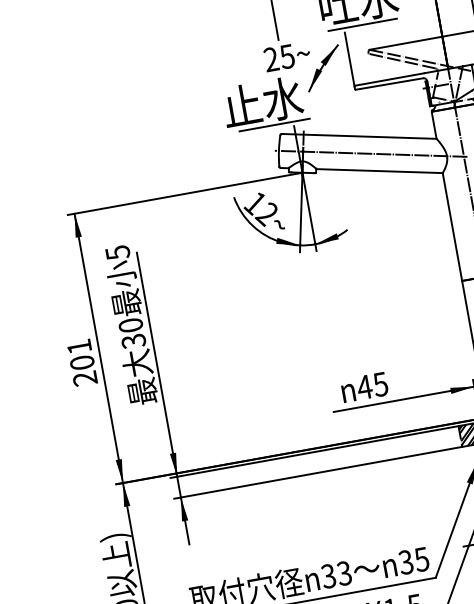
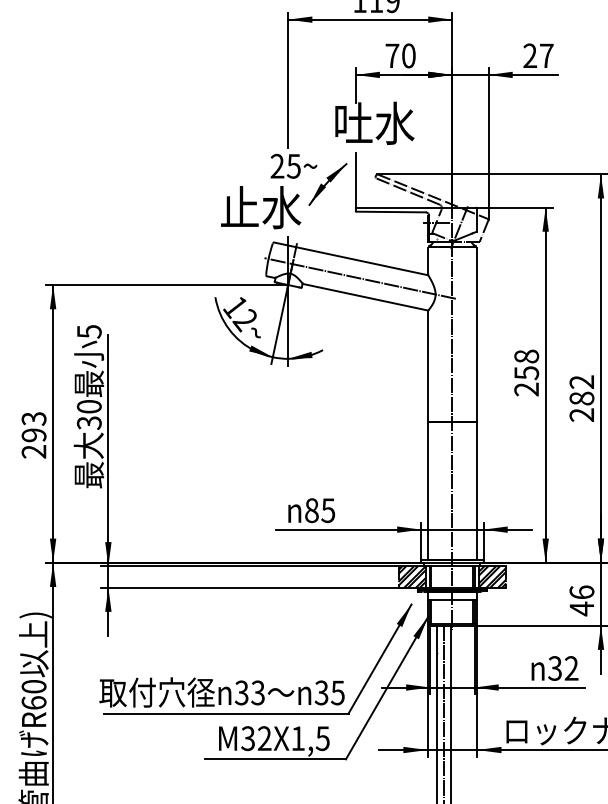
line: (362, 25) -> (374, 148), removed
line: (274, 125) -> (268, 232), removed
text: (80, 355) -> (33, 427), 201 -> 293
text: (364, 387) -> (311, 510), 45 -> 85

